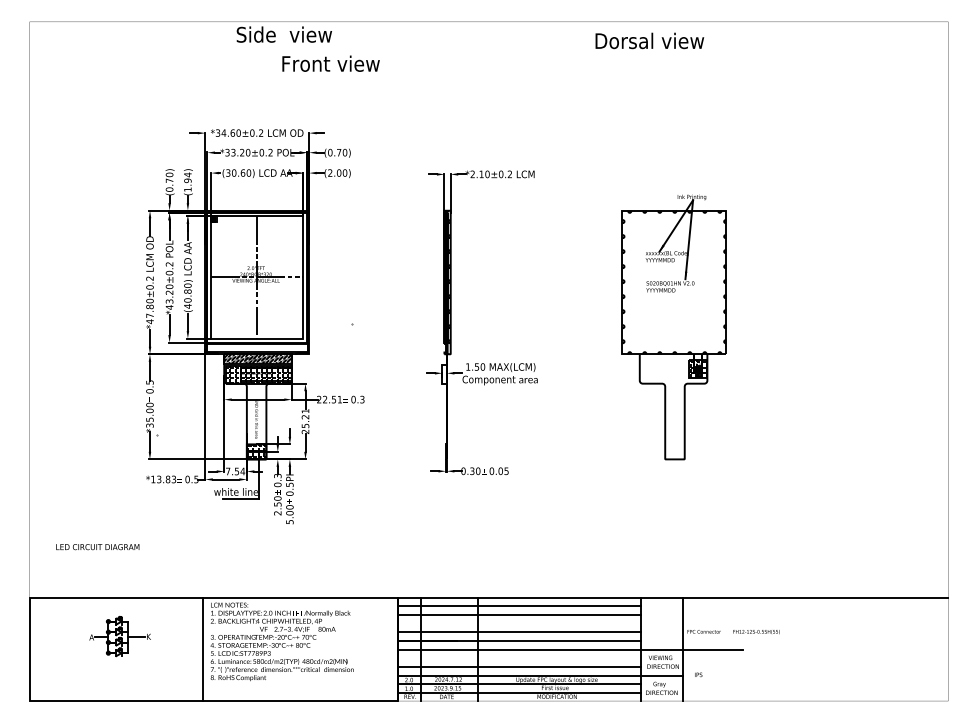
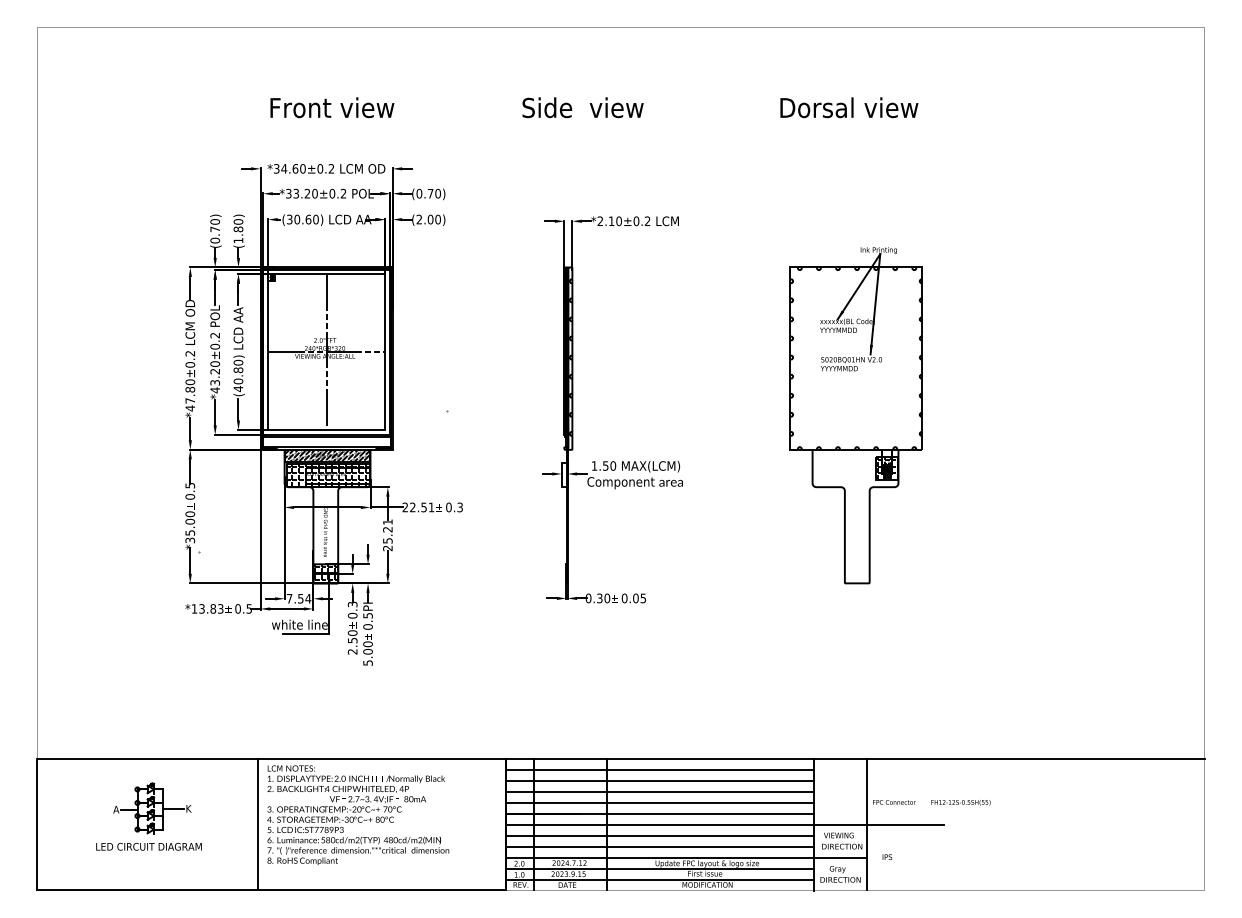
text: (283, 34) -> (582, 107), moved
text: (649, 40) -> (849, 107), moved
text: (331, 63) -> (332, 107), moved
text: (187, 177) -> (238, 225), (1.94) -> (1.80)
text: (97, 546) -> (148, 846), moved
line: (519, 623) -> (659, 792), added
line: (519, 658) -> (659, 836), added

